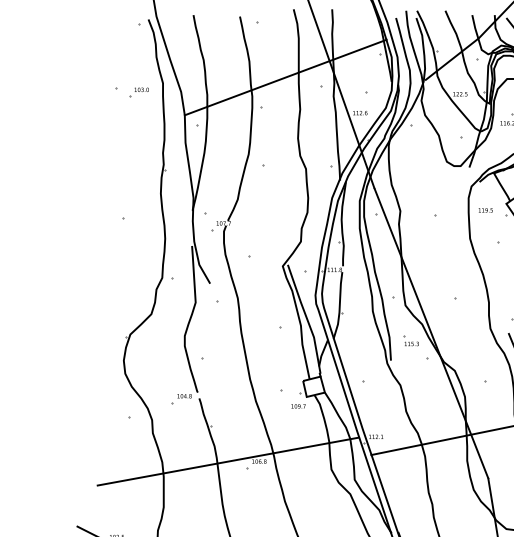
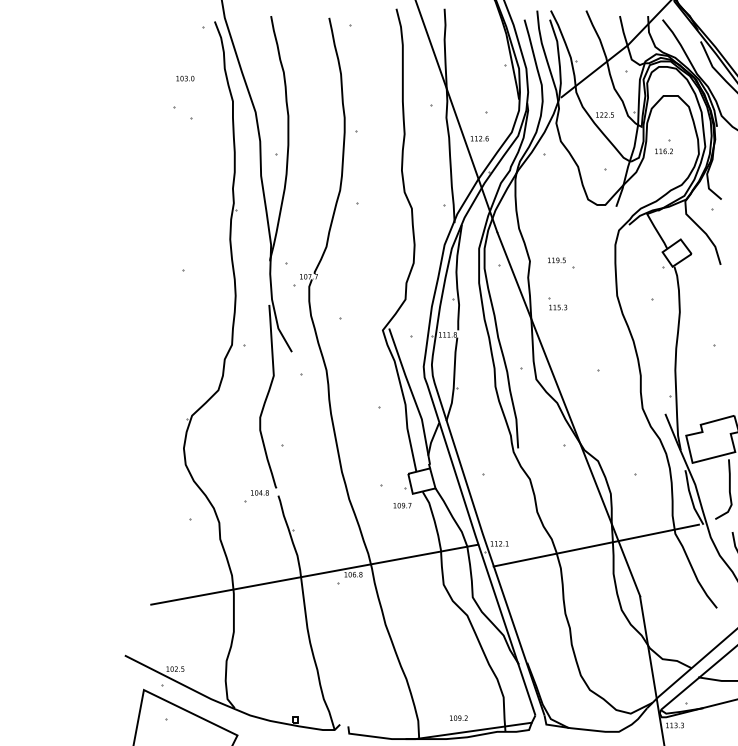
line: (285, 77) -> (386, 93), removed
text: (141, 89) -> (185, 78), moved
text: (485, 210) -> (556, 260), moved
part: (411, 340) -> (557, 303), moved

